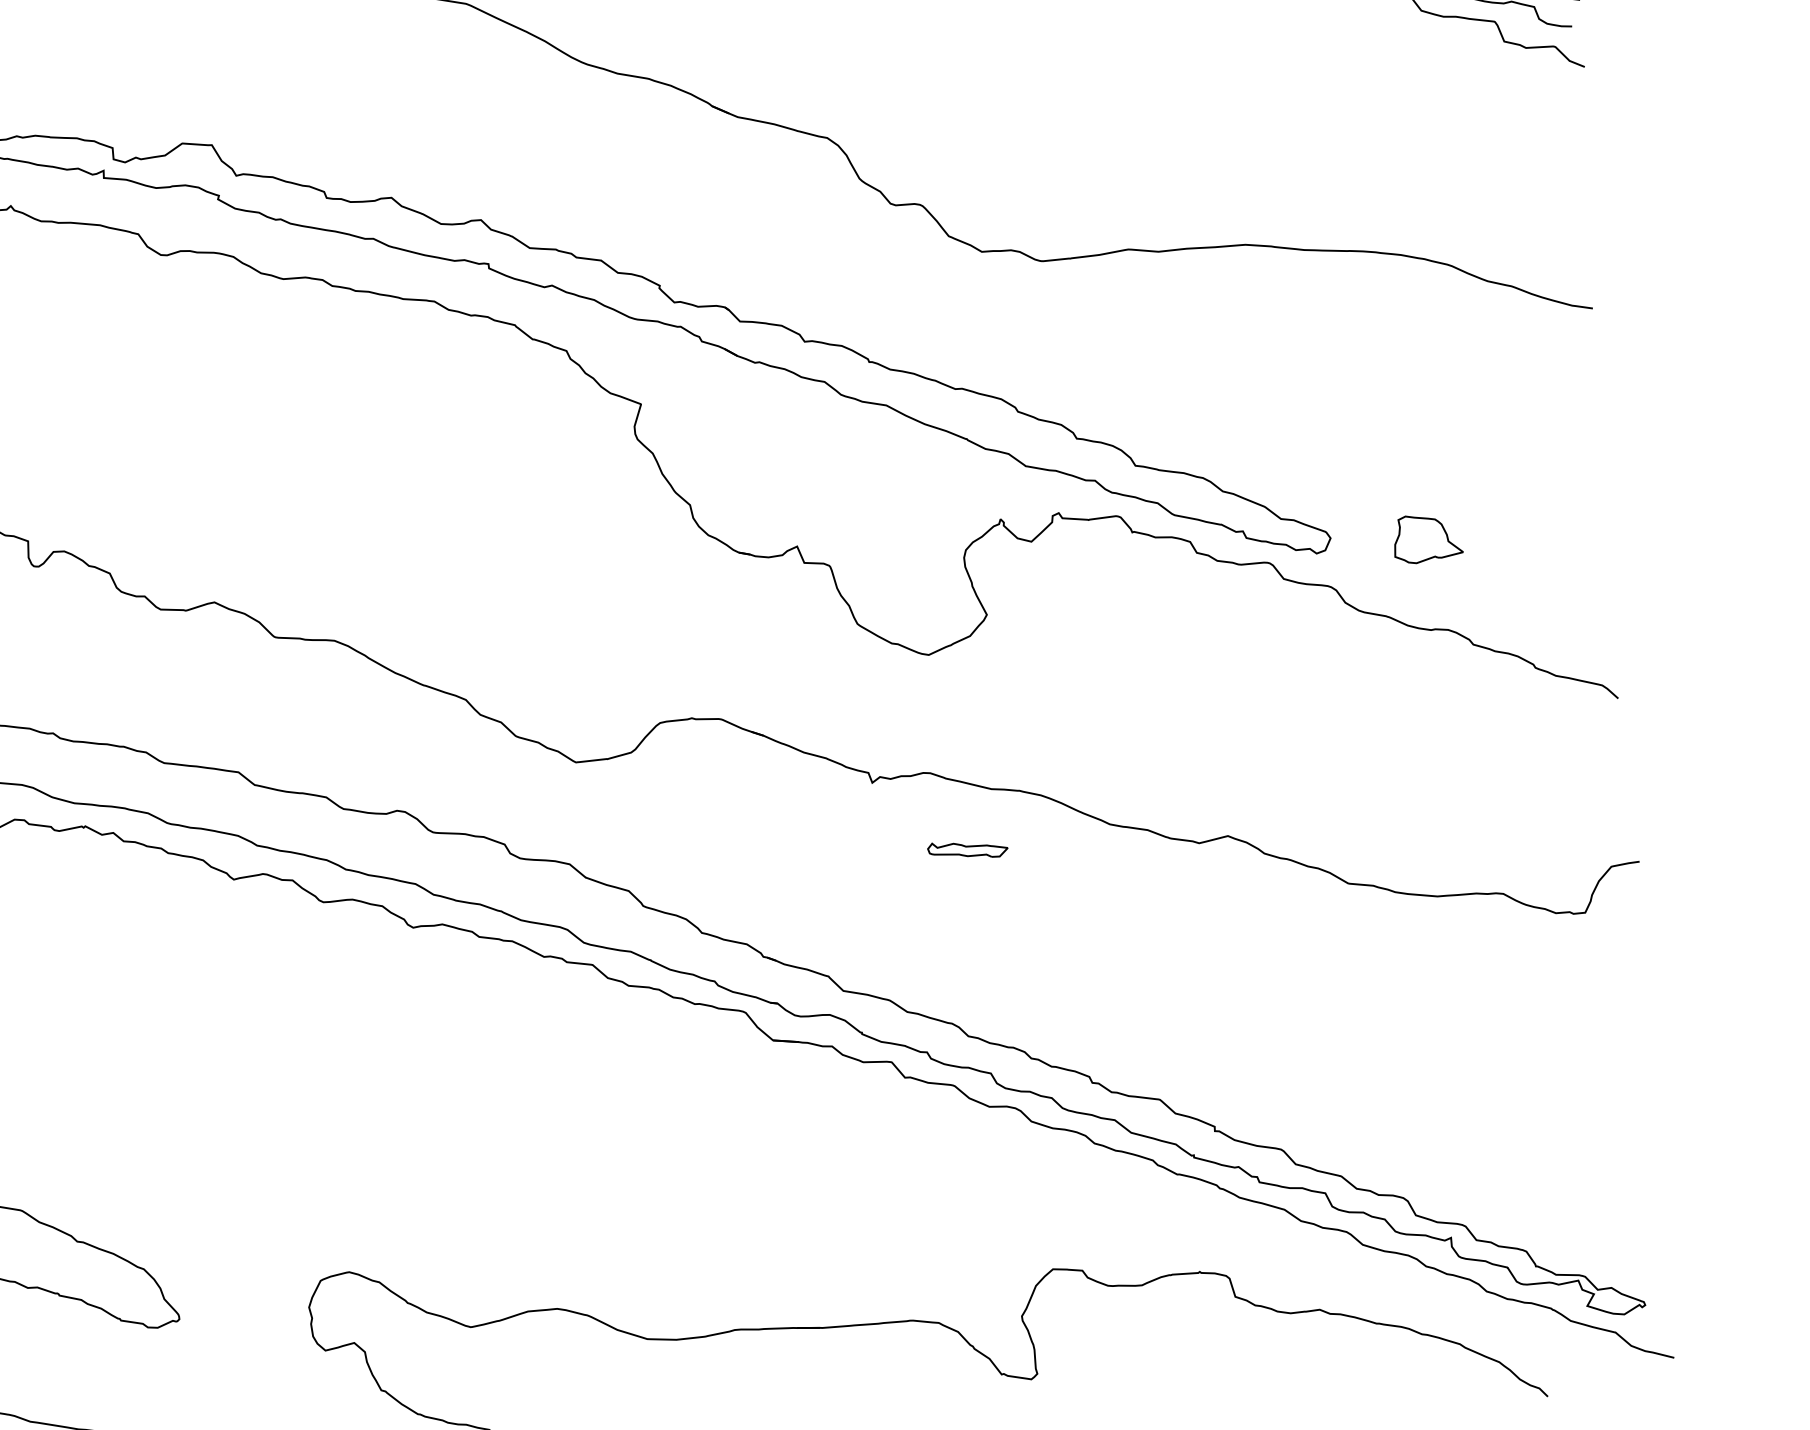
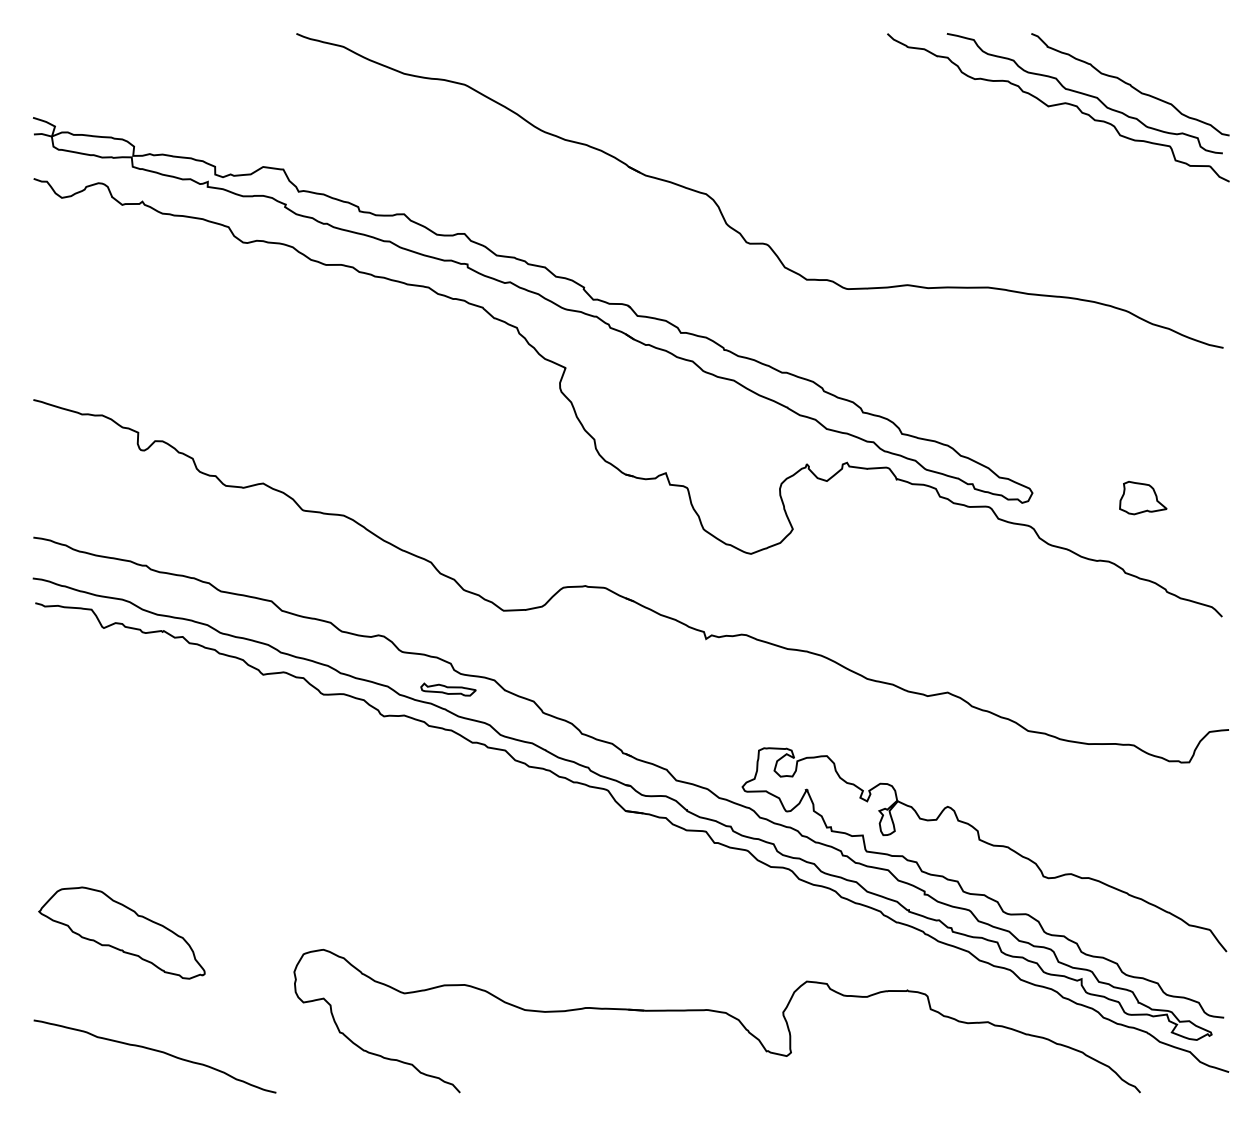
part: (1428, 539) -> (1143, 498), moved
part: (967, 849) -> (448, 689), moved
curve: (1295, 1123) -> (980, 893), added

